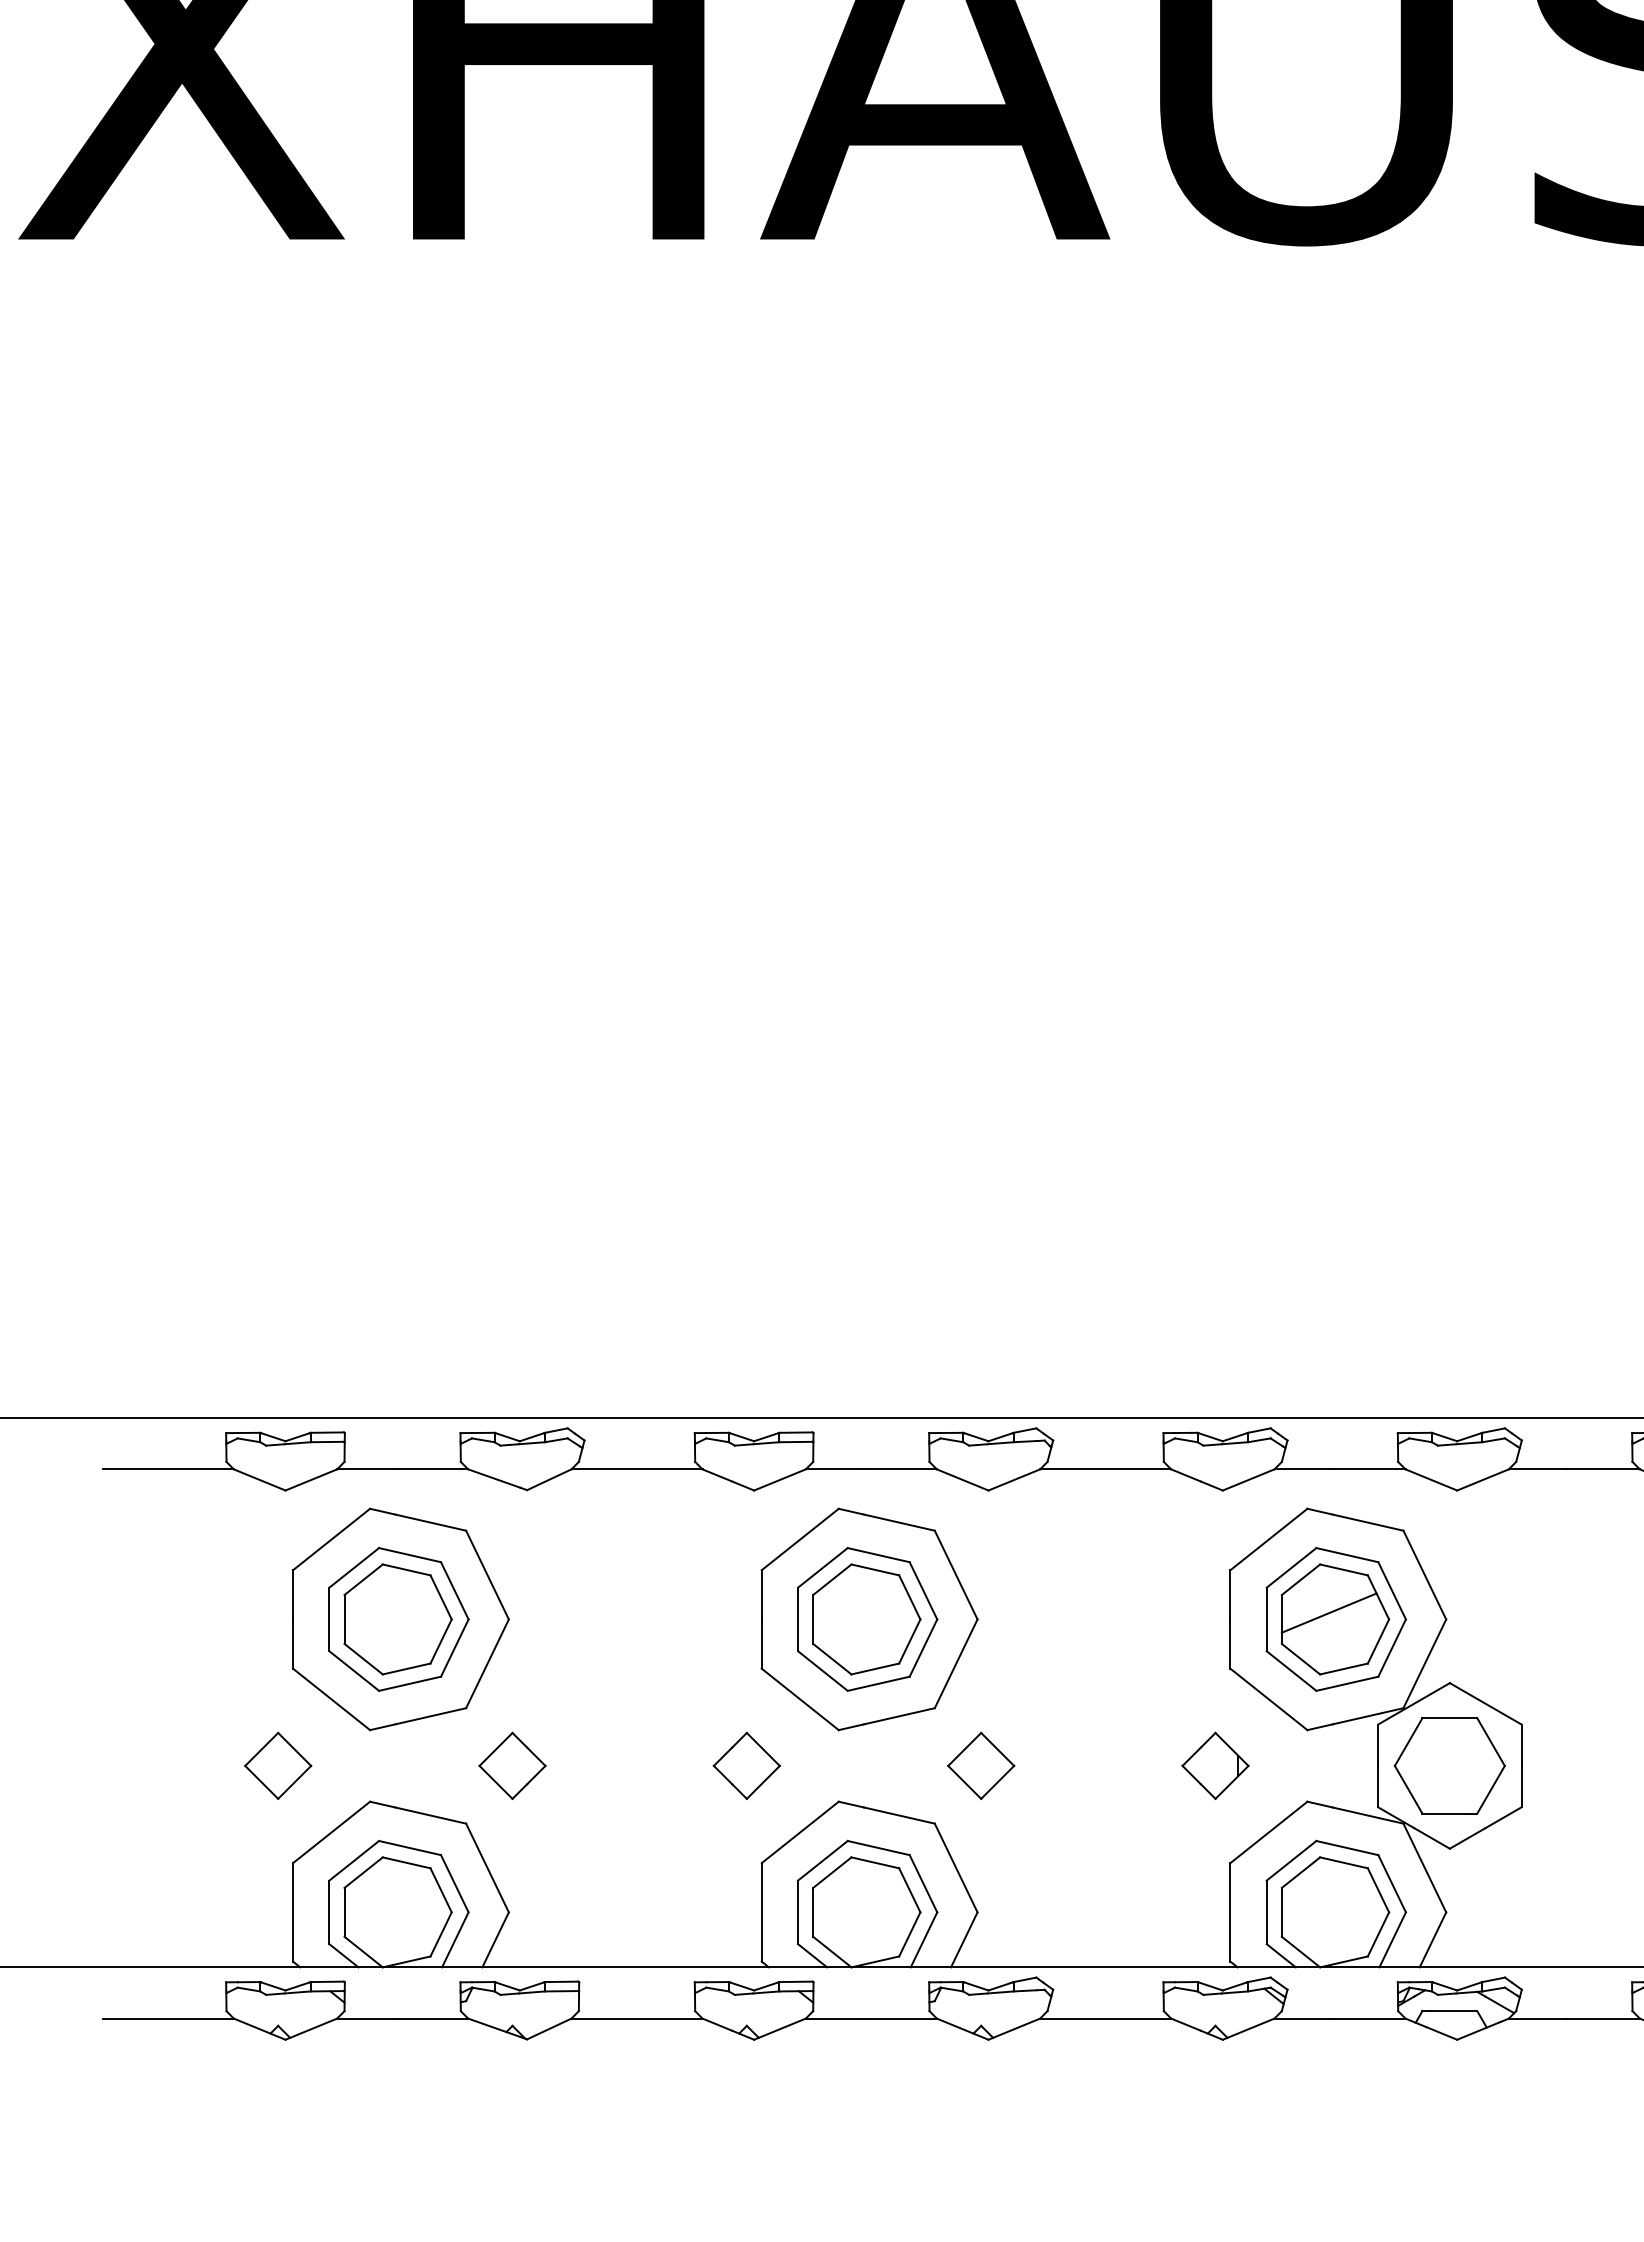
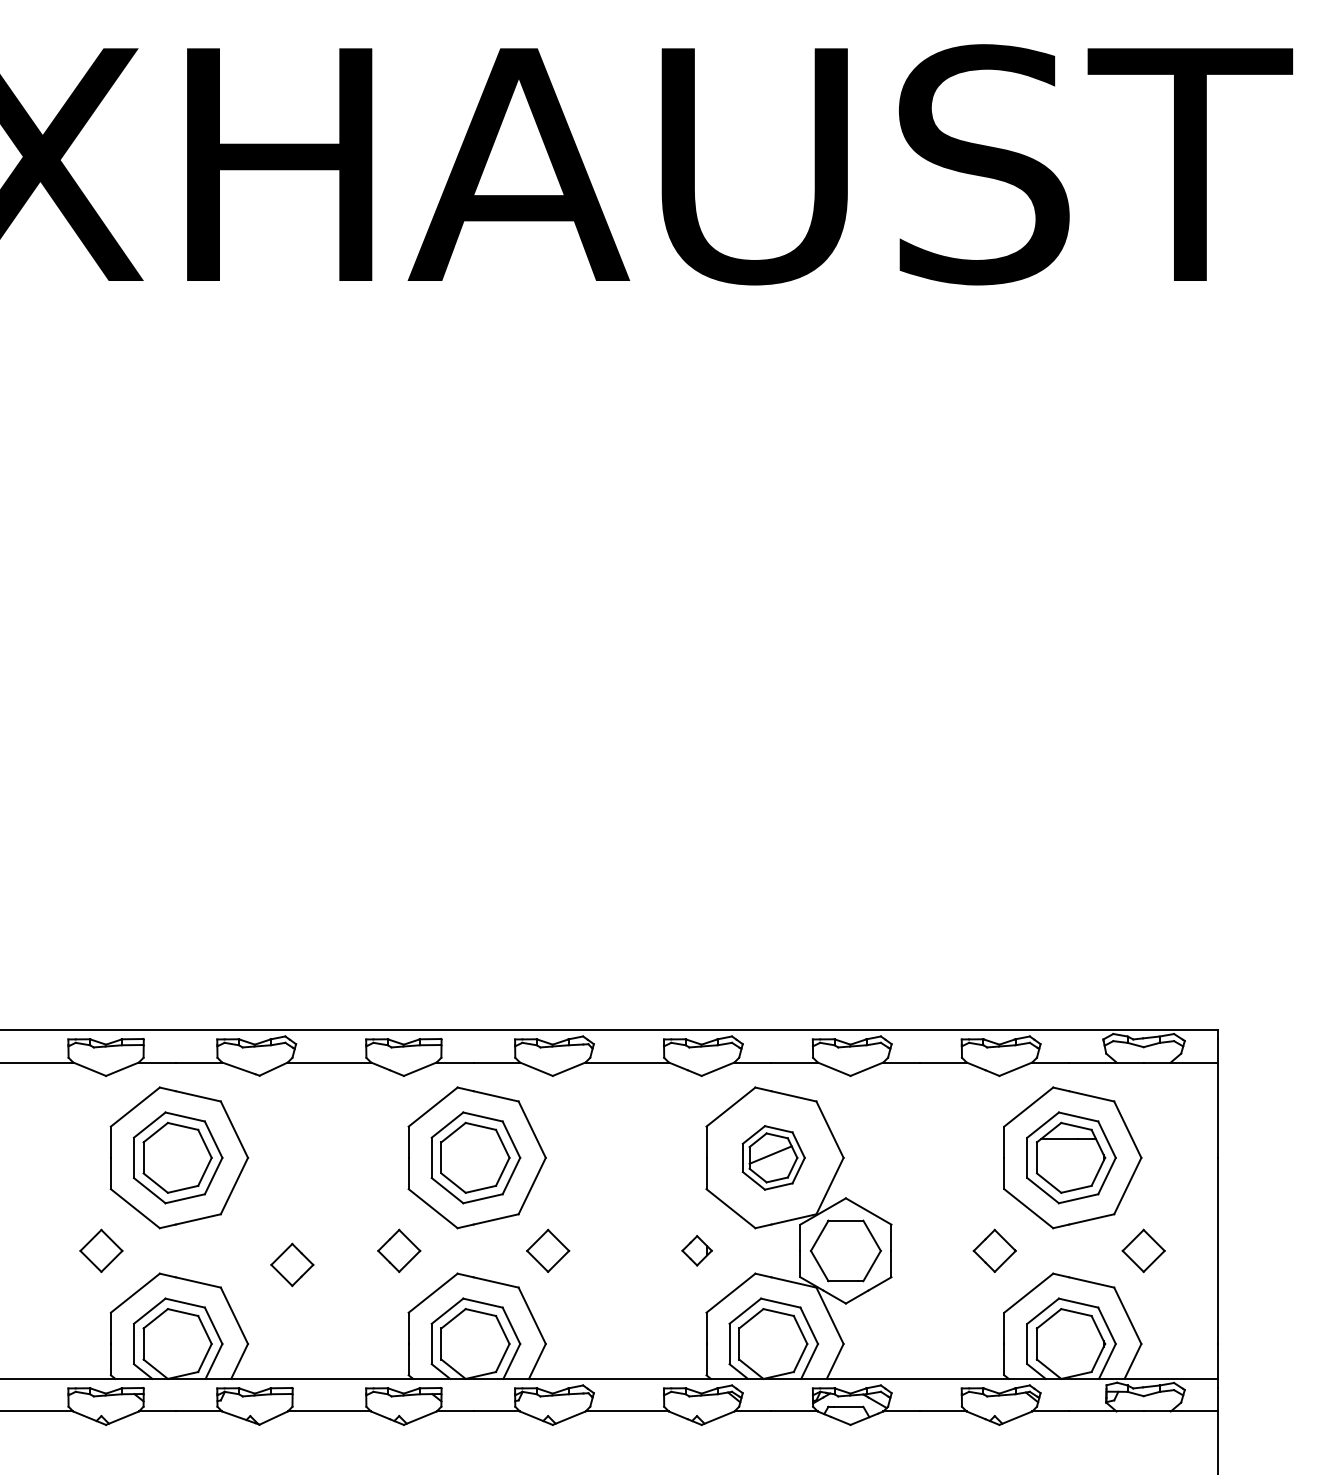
part: (1335, 1618) -> (773, 1157), size x0.7
part: (512, 1765) -> (292, 1264), moved
part: (1216, 1765) -> (697, 1250), size x0.7

